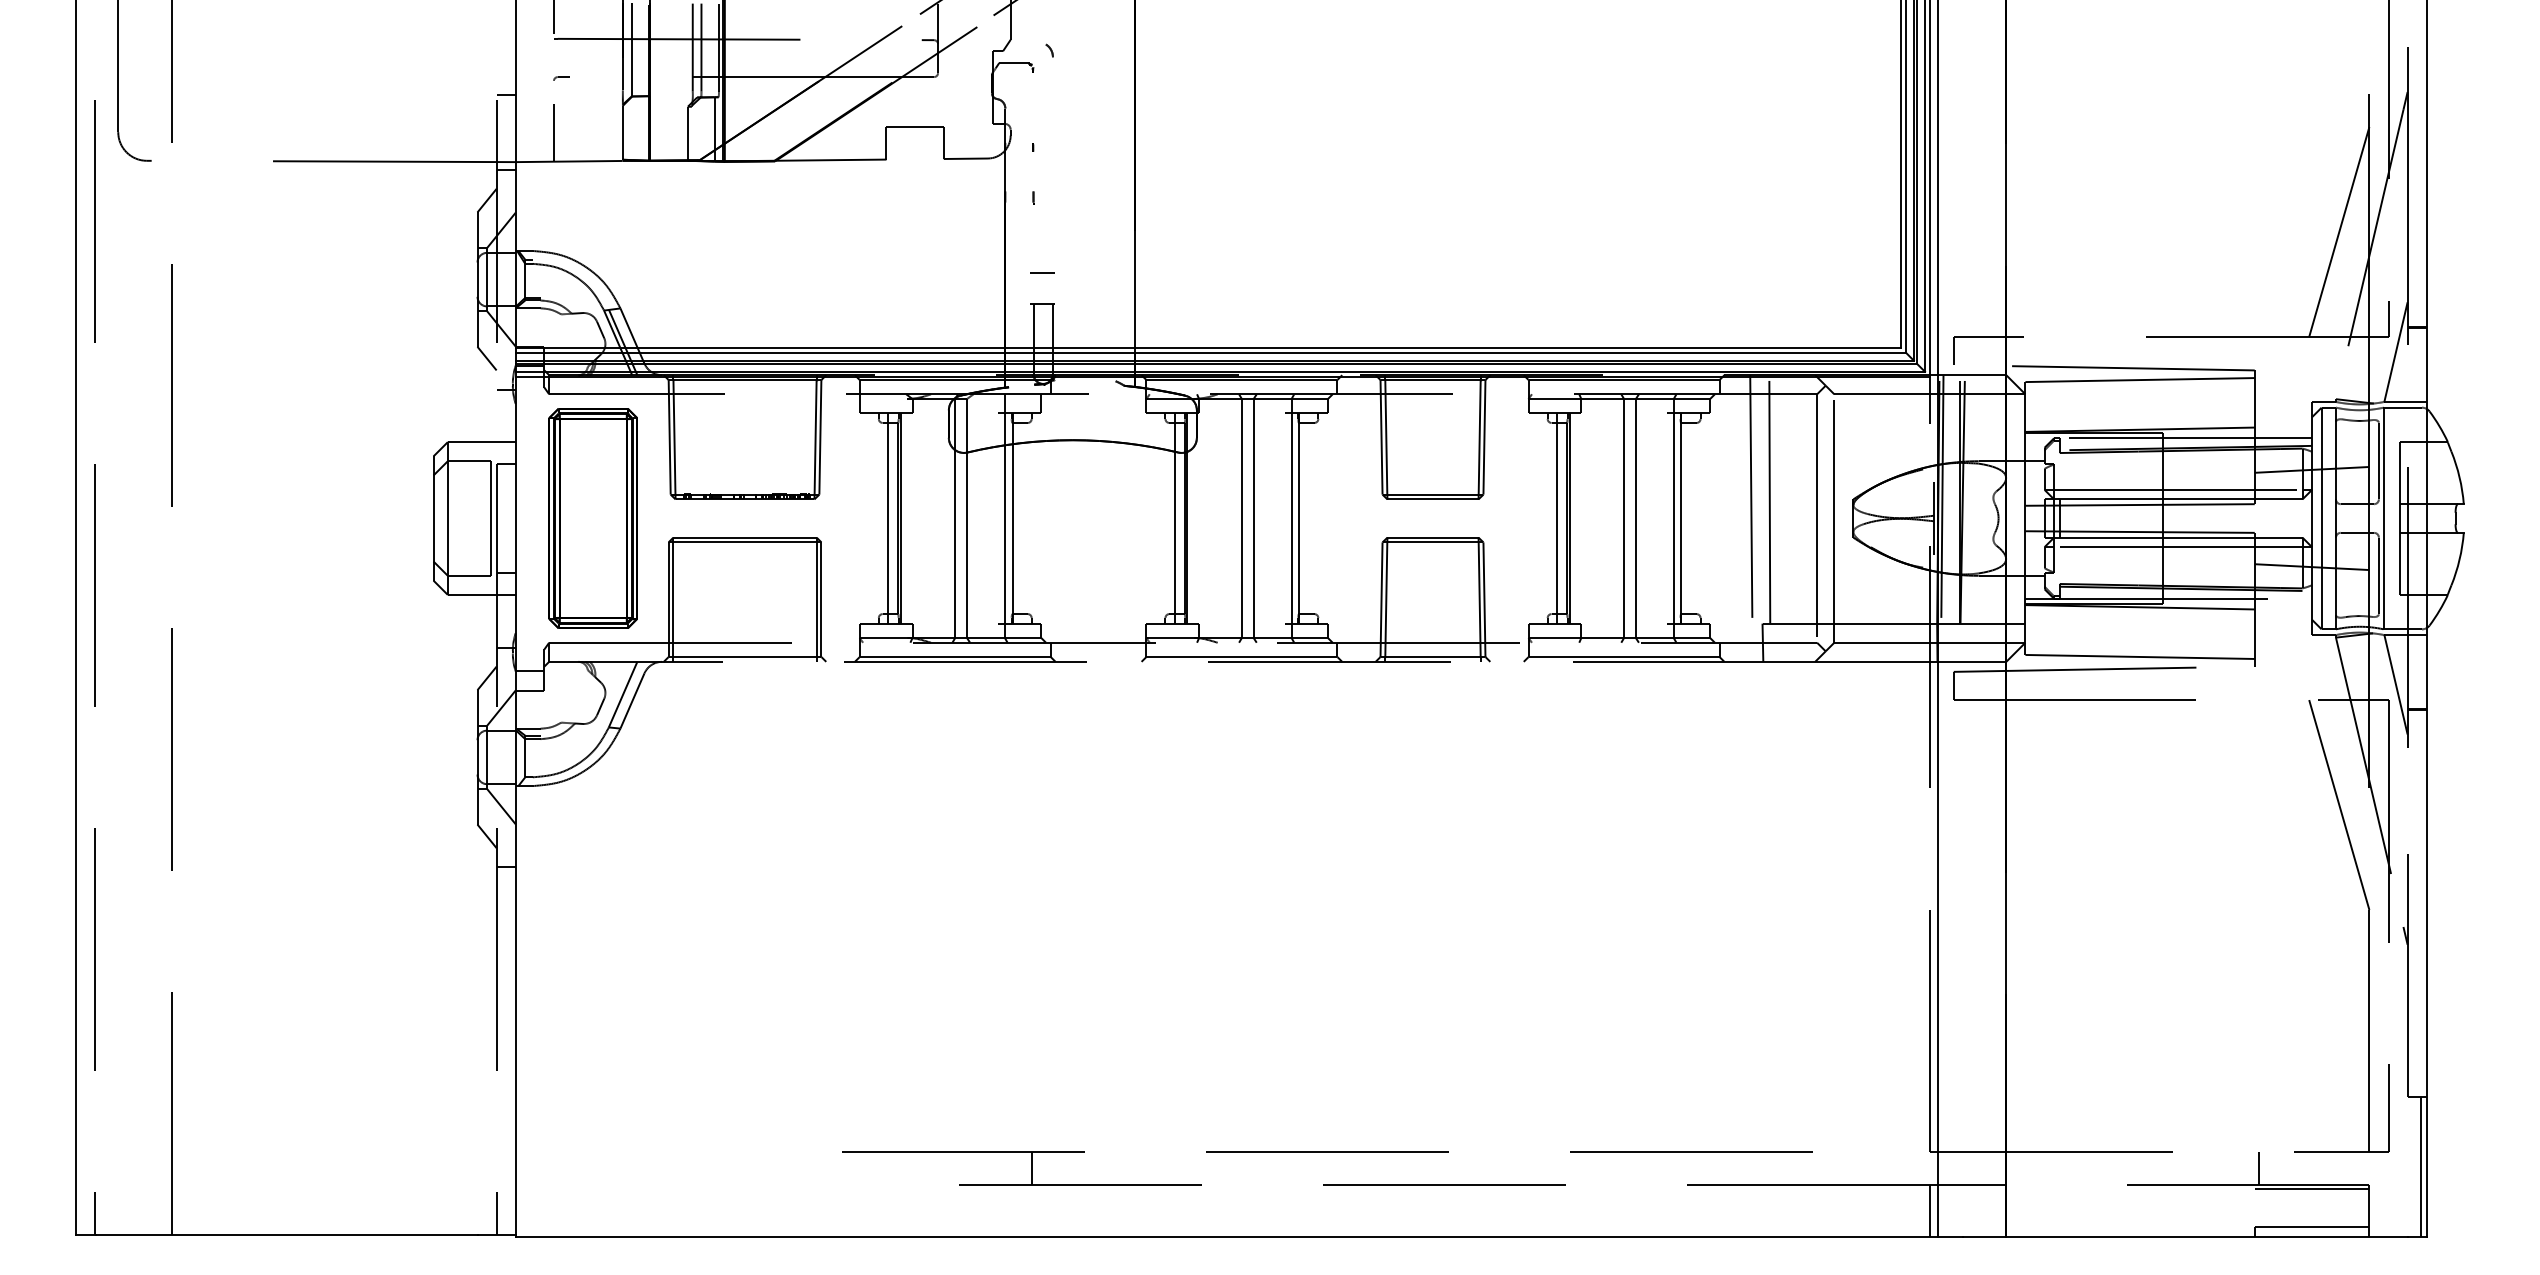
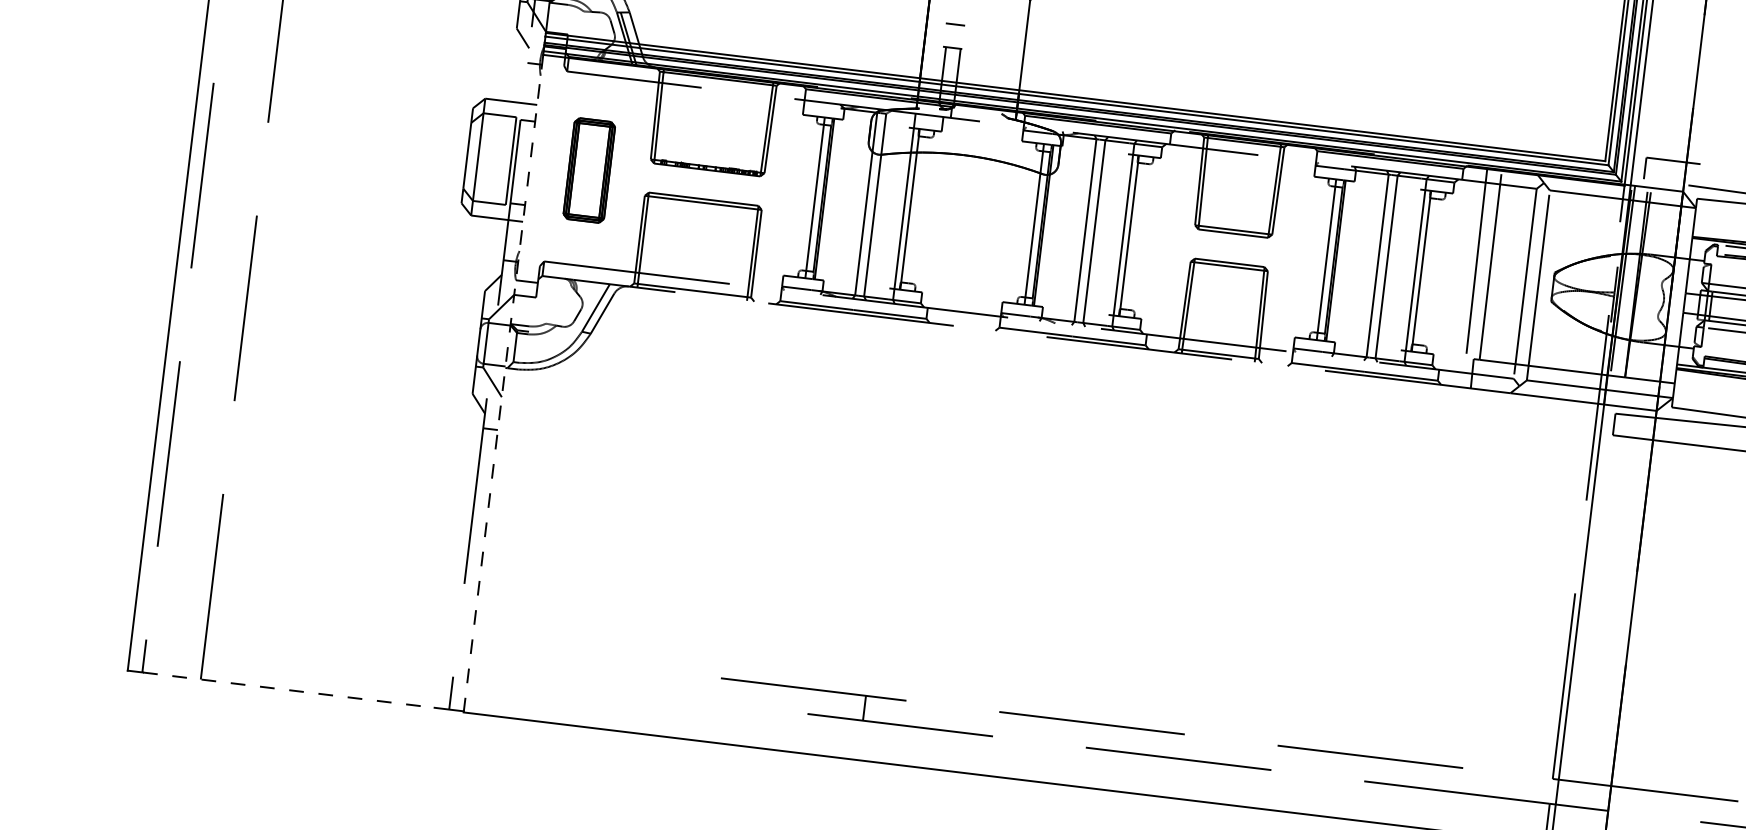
part: (592, 518) -> (588, 170), size x0.6
line: (515, 806) -> (503, 383), solid -> dashed
line: (286, 1235) -> (288, 690), solid -> dashed

